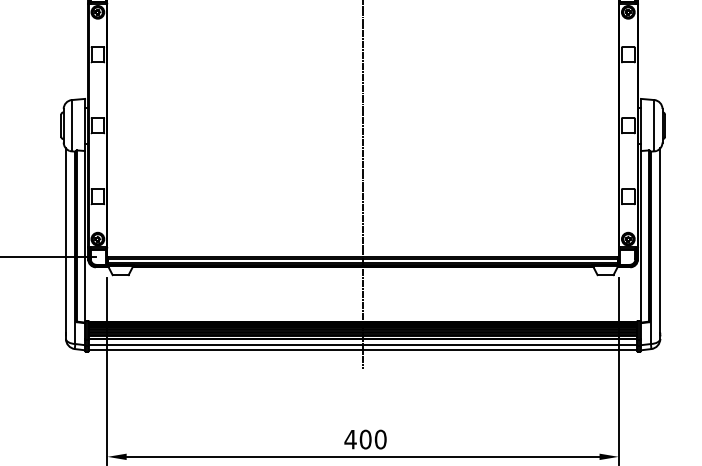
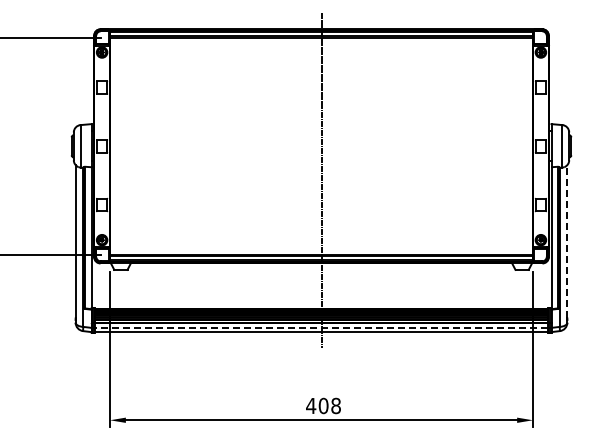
line: (660, 239) -> (567, 240), solid -> dashed
line: (363, 344) -> (321, 327), solid -> dashed
text: (380, 438) -> (335, 405), 400 -> 408

